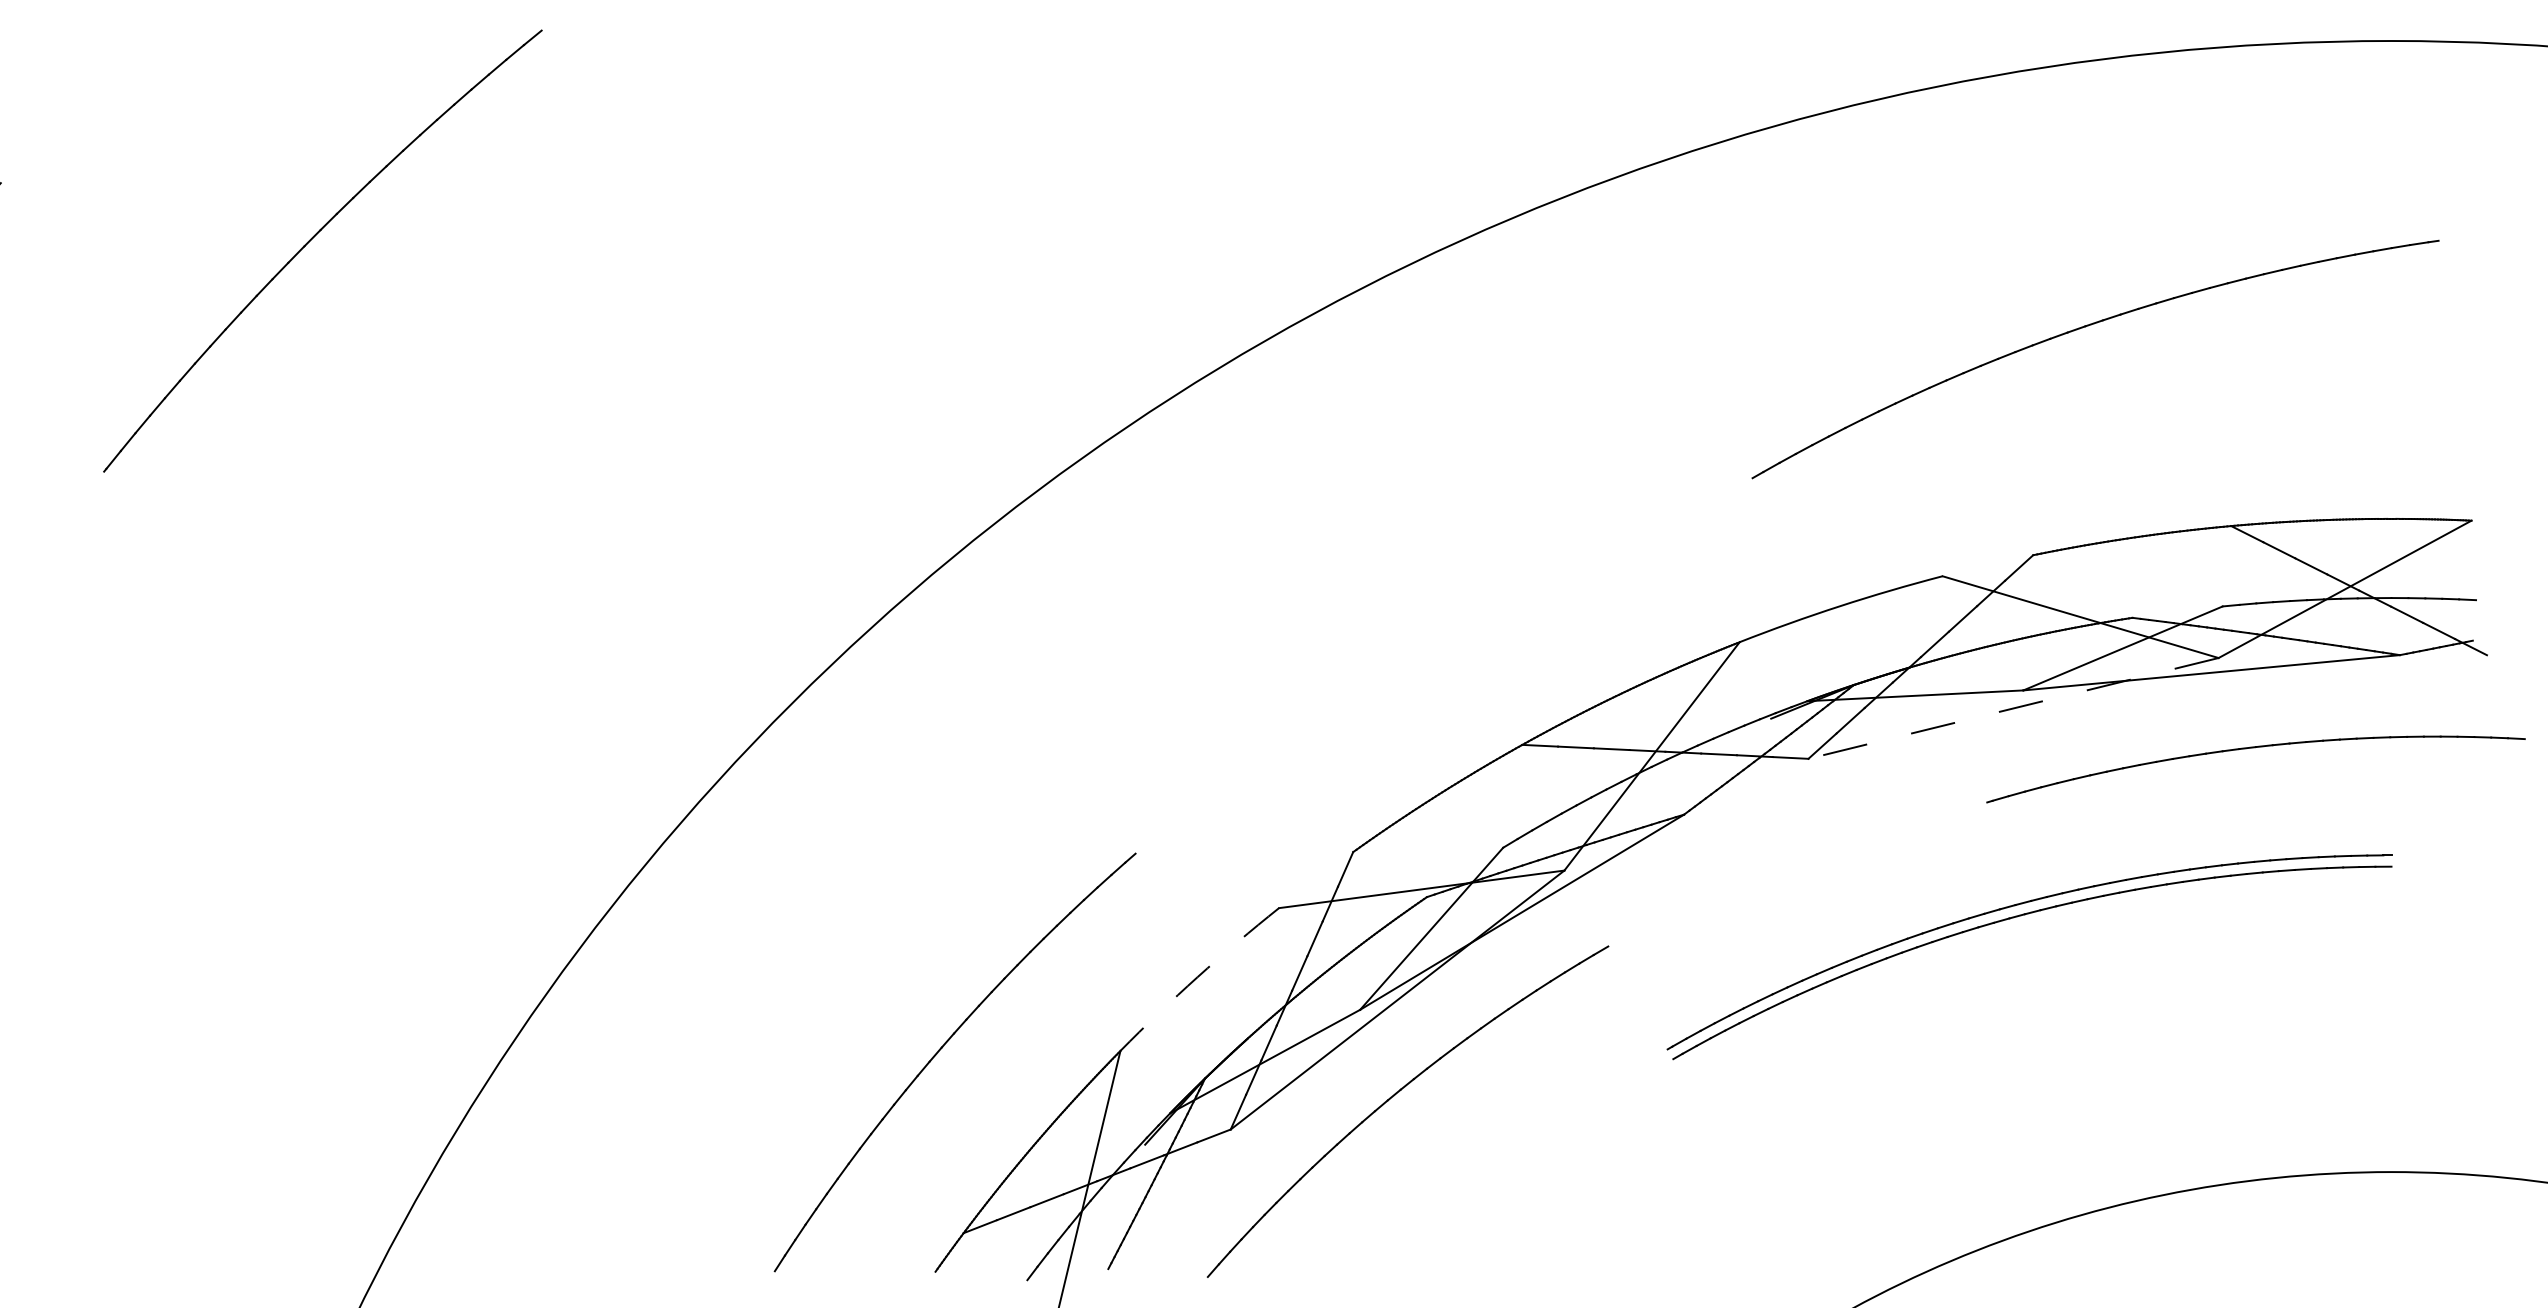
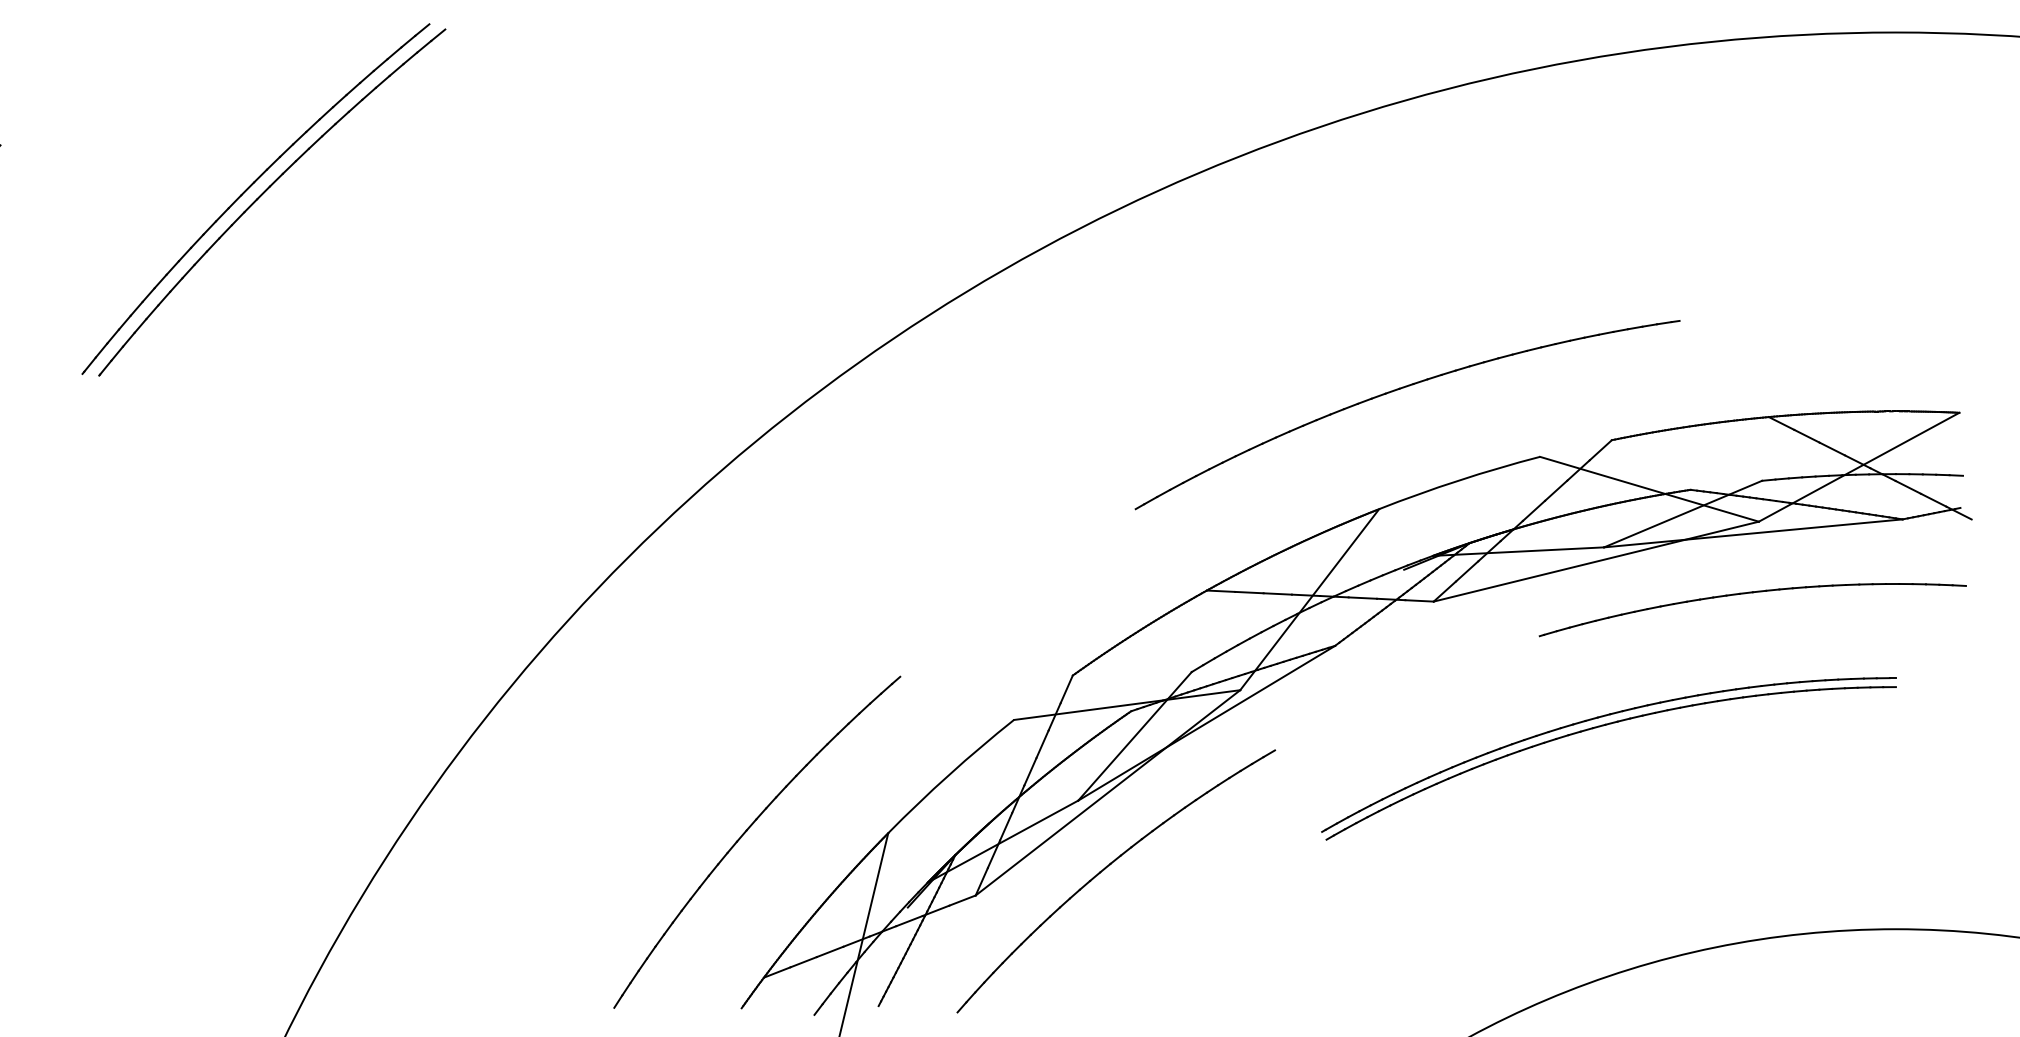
part: (332, 244) -> (263, 193), added
part: (2085, 327) -> (1399, 389), moved
line: (2013, 708) -> (1596, 561), dashed -> solid
part: (2255, 748) -> (1752, 593), moved
arc: (1197, 977) -> (949, 774), dashed -> solid

